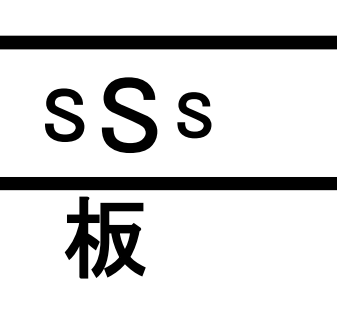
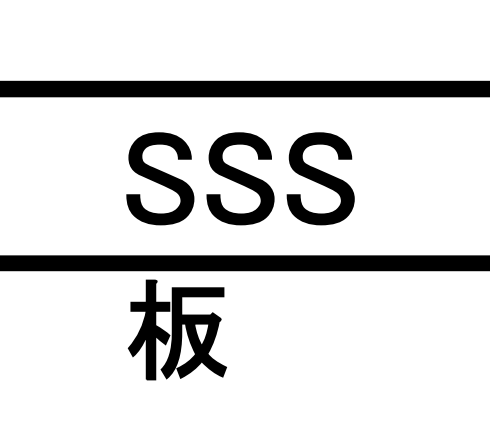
part: (64, 114) -> (160, 178), size x1.43
part: (194, 114) -> (320, 178), size x1.67
part: (104, 237) -> (176, 329), moved

